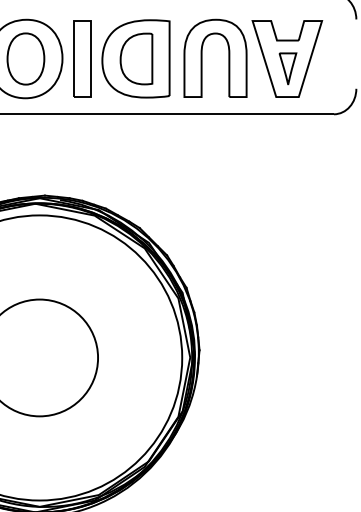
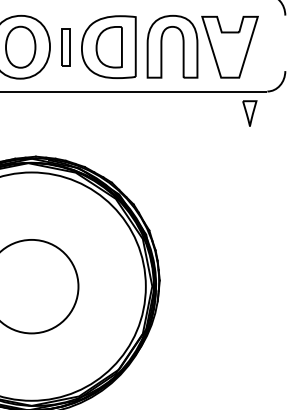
part: (82, 58) -> (66, 46), size x0.6
part: (287, 68) -> (249, 113), moved

